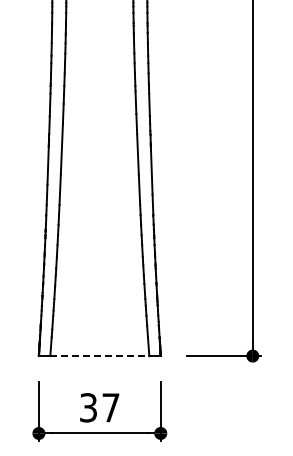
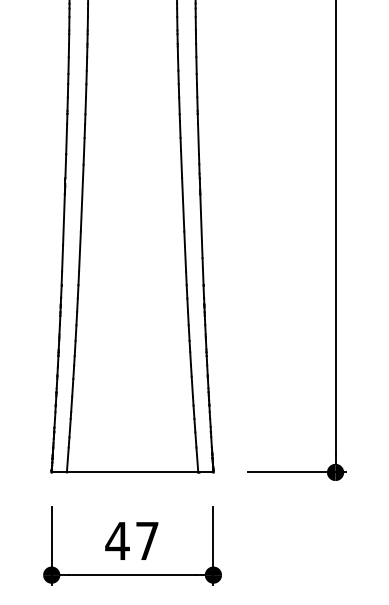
line: (99, 356) -> (132, 473), dashed -> solid
text: (88, 407) -> (117, 540), 37 -> 47

